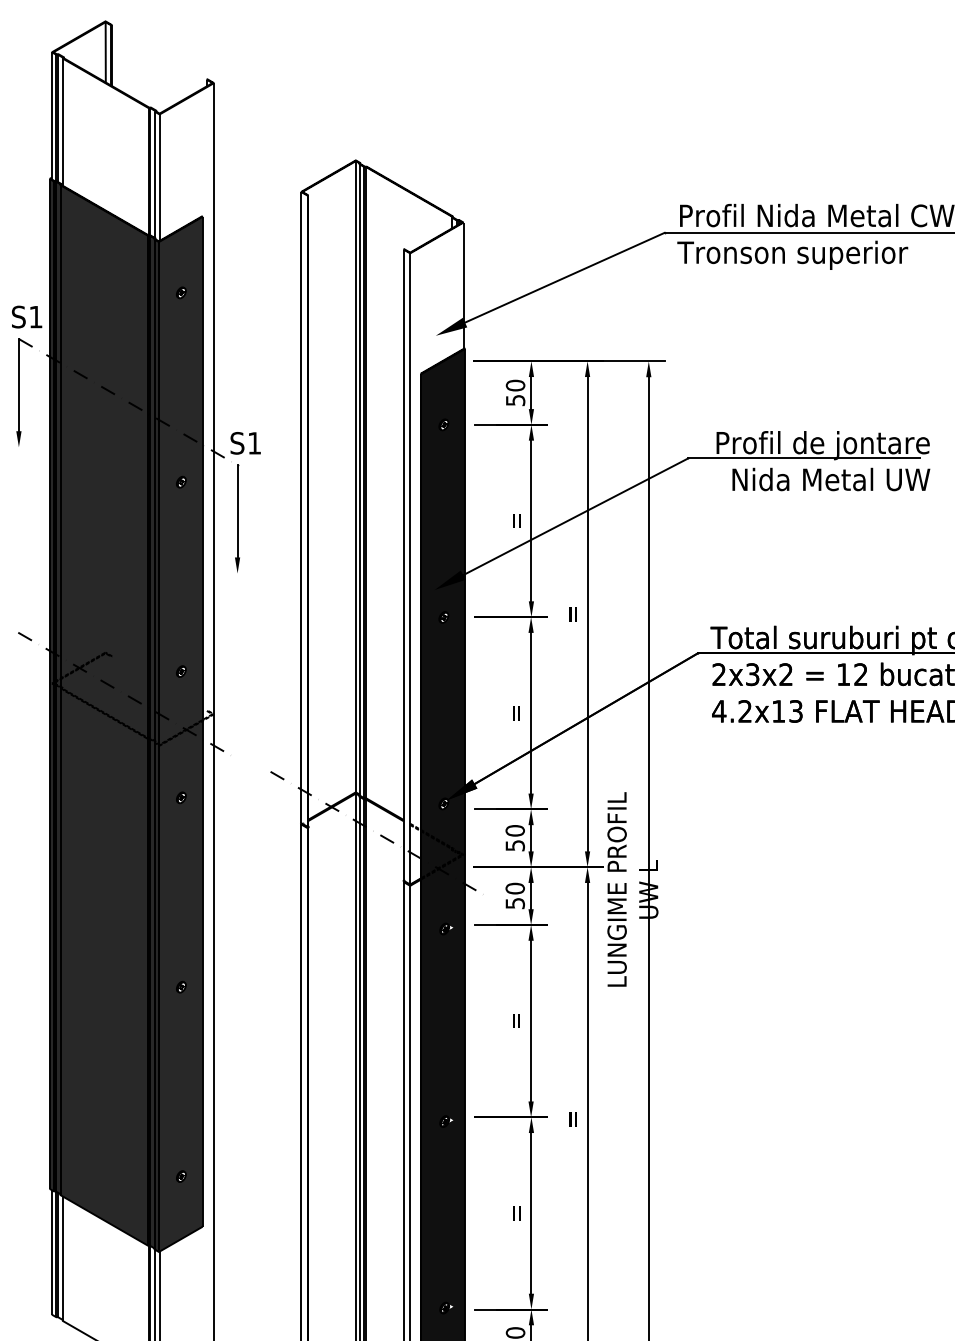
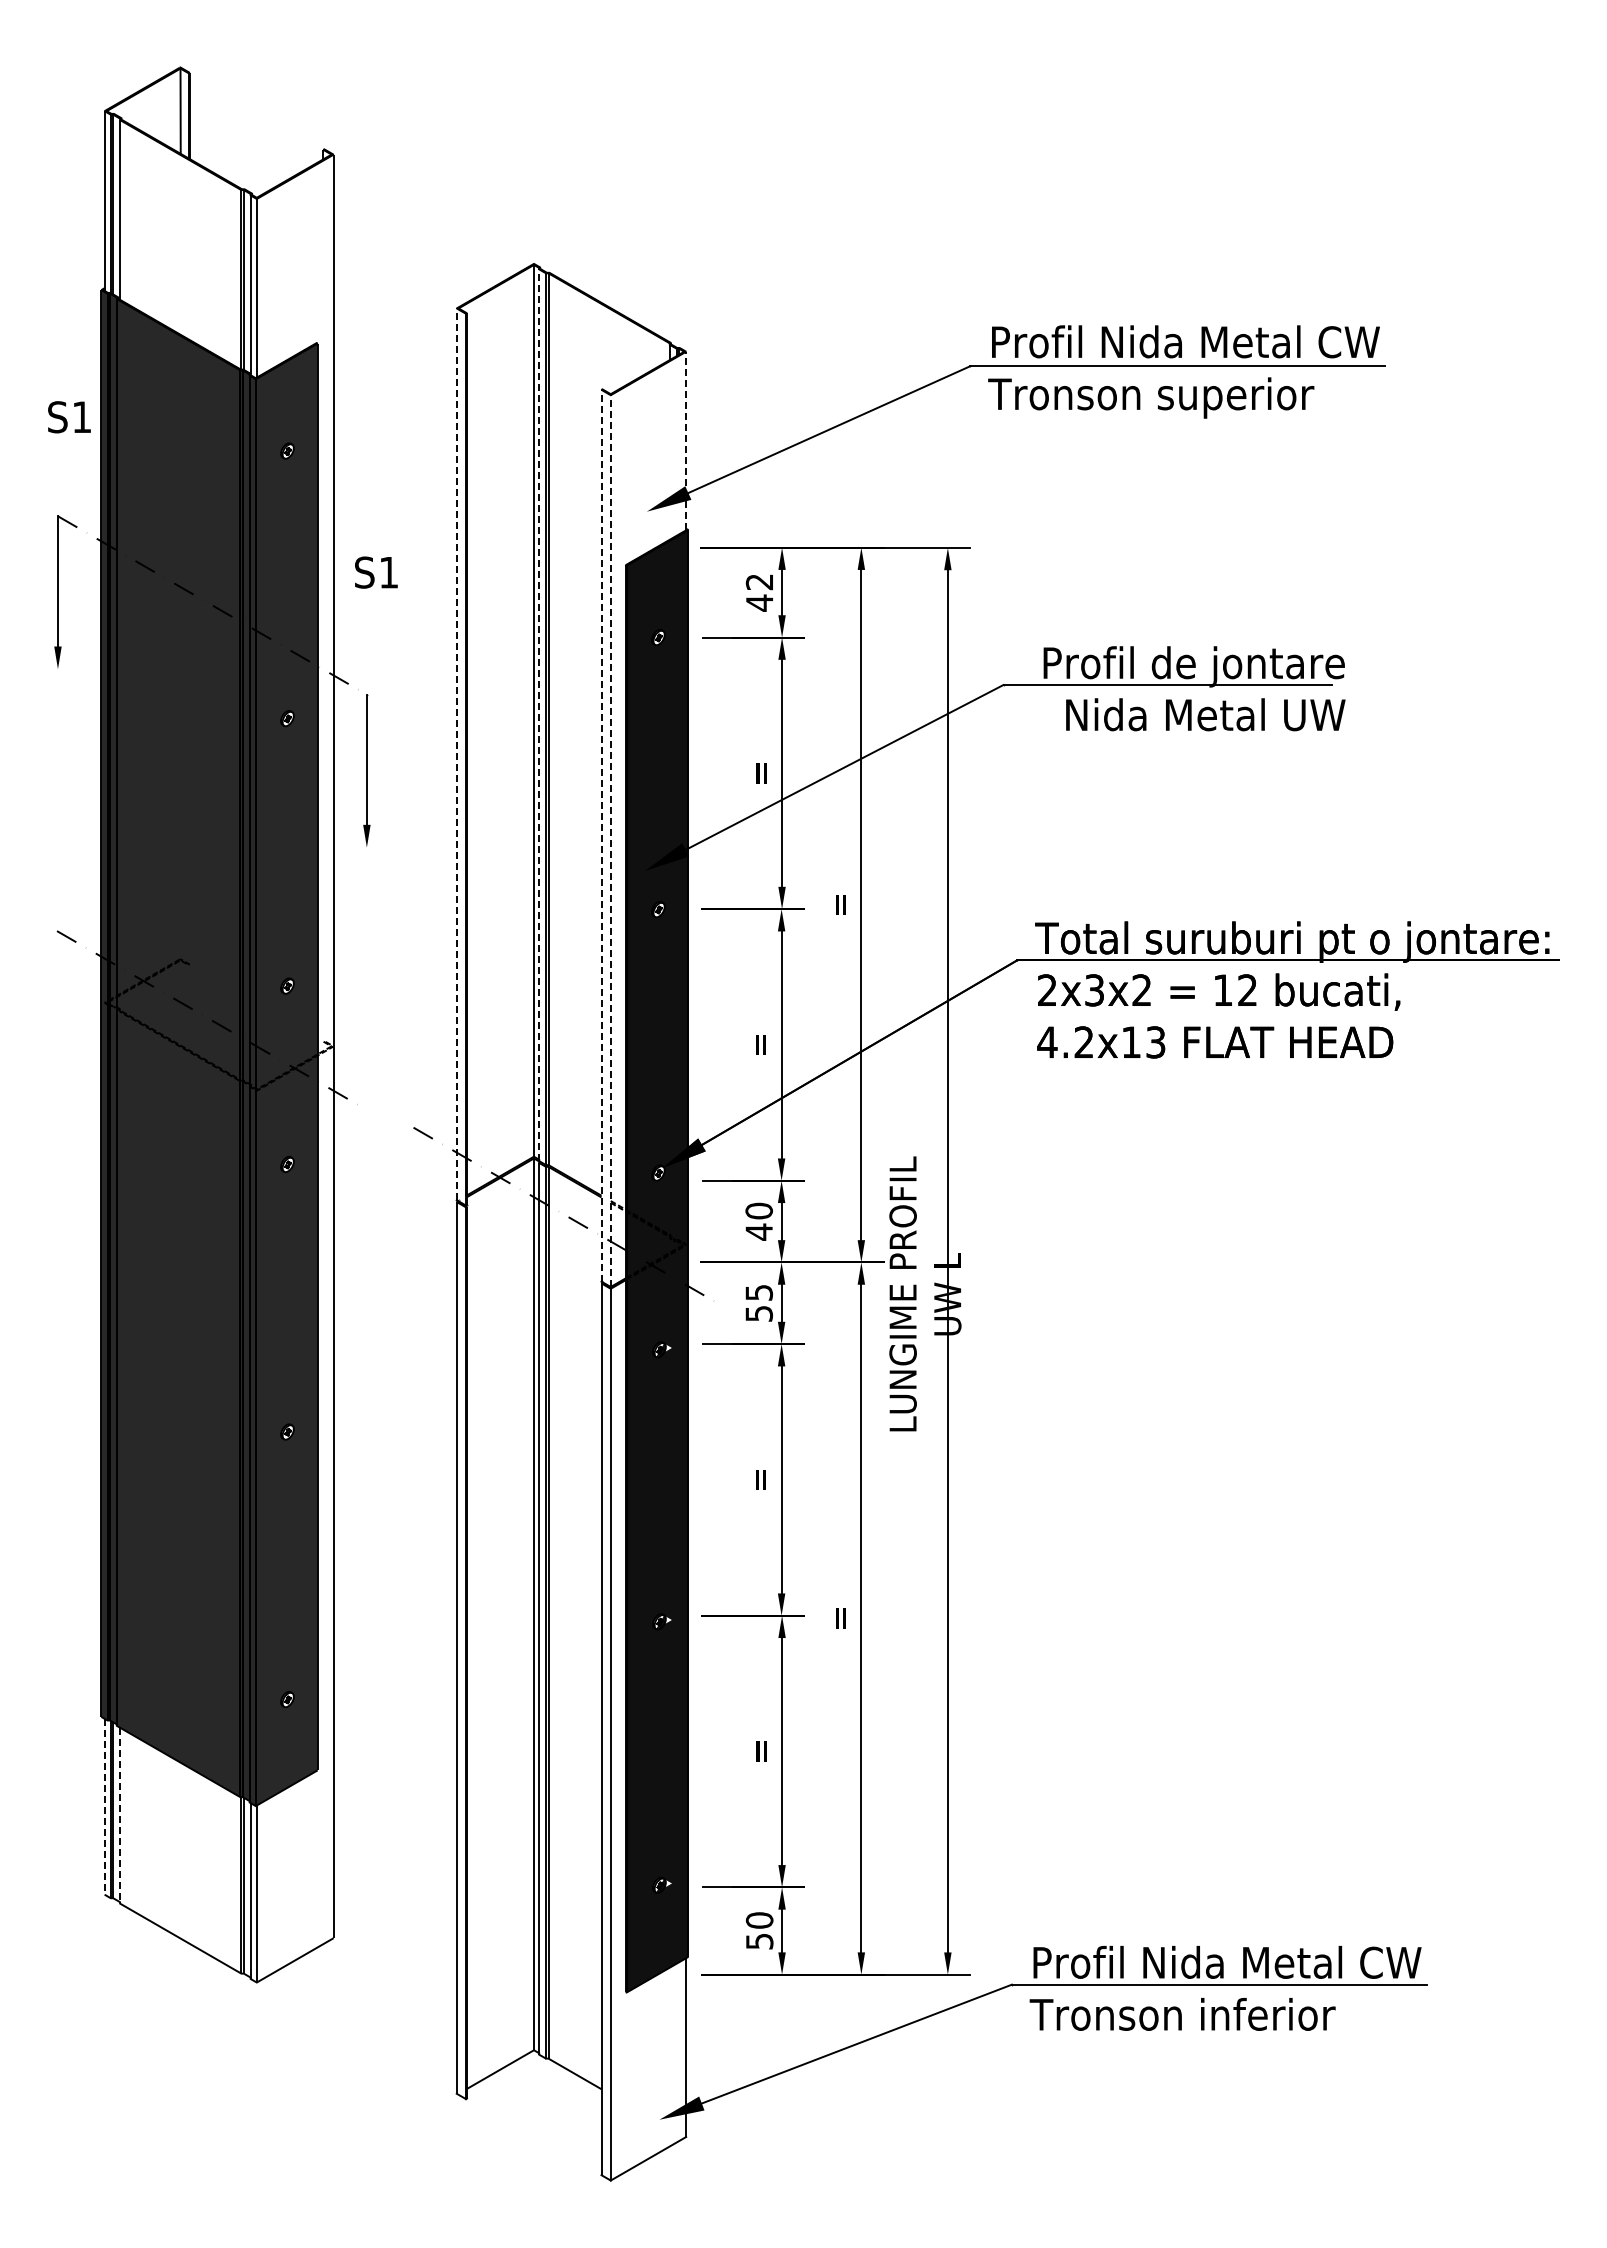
line: (463, 285) -> (686, 440), solid -> dashed
text: (27, 317) -> (69, 417), moved
text: (515, 392) -> (759, 592), 50 -> 42
text: (245, 443) -> (376, 572), moved
line: (359, 480) -> (539, 715), solid -> dashed
line: (301, 507) -> (456, 754), solid -> dashed
line: (403, 564) -> (601, 835), solid -> dashed
line: (410, 569) -> (610, 841), solid -> dashed
text: (515, 845) -> (759, 1231), 50 -> 40
text: (515, 888) -> (759, 1292), 50 -> 55
line: (51, 1252) -> (104, 1806), solid -> dashed
line: (63, 1258) -> (120, 1815), solid -> dashed

